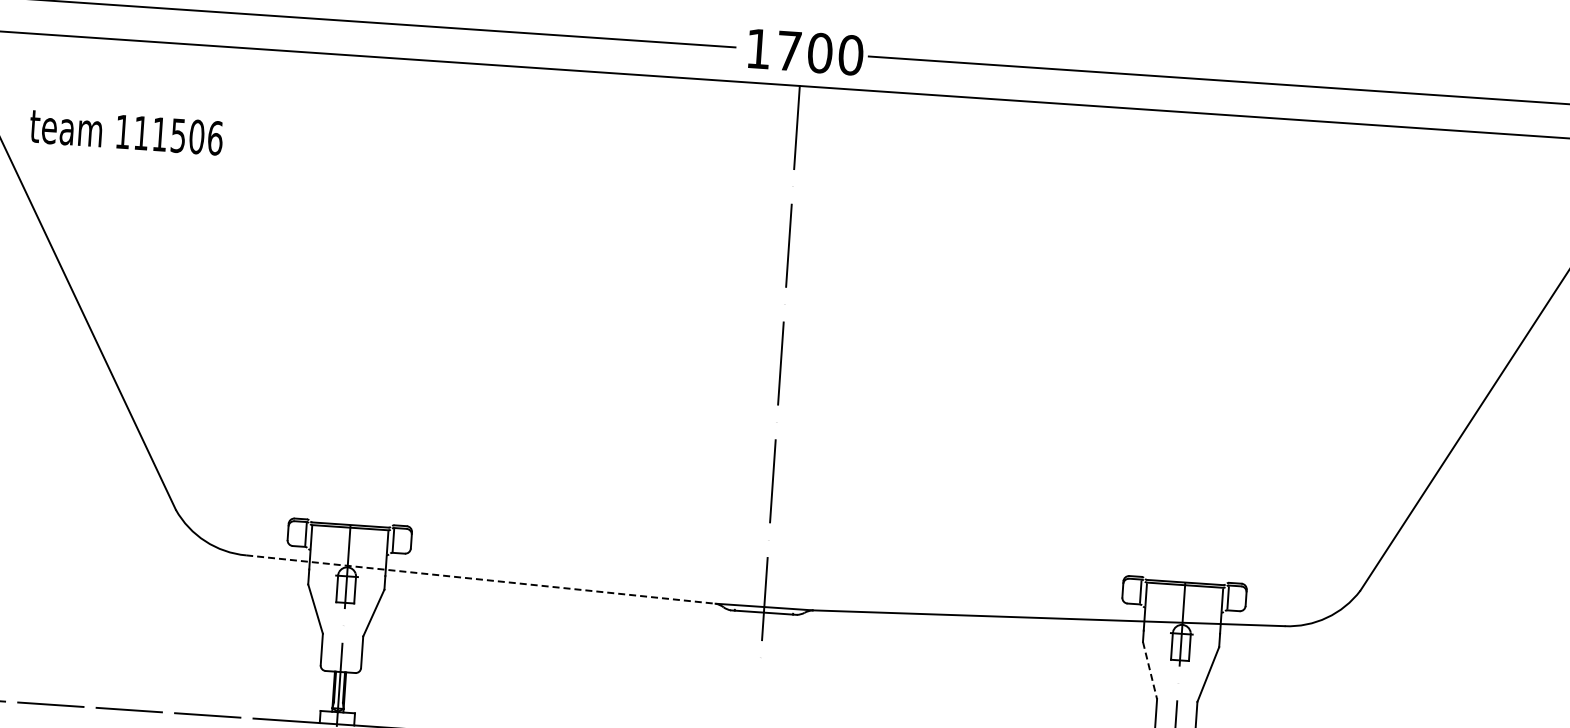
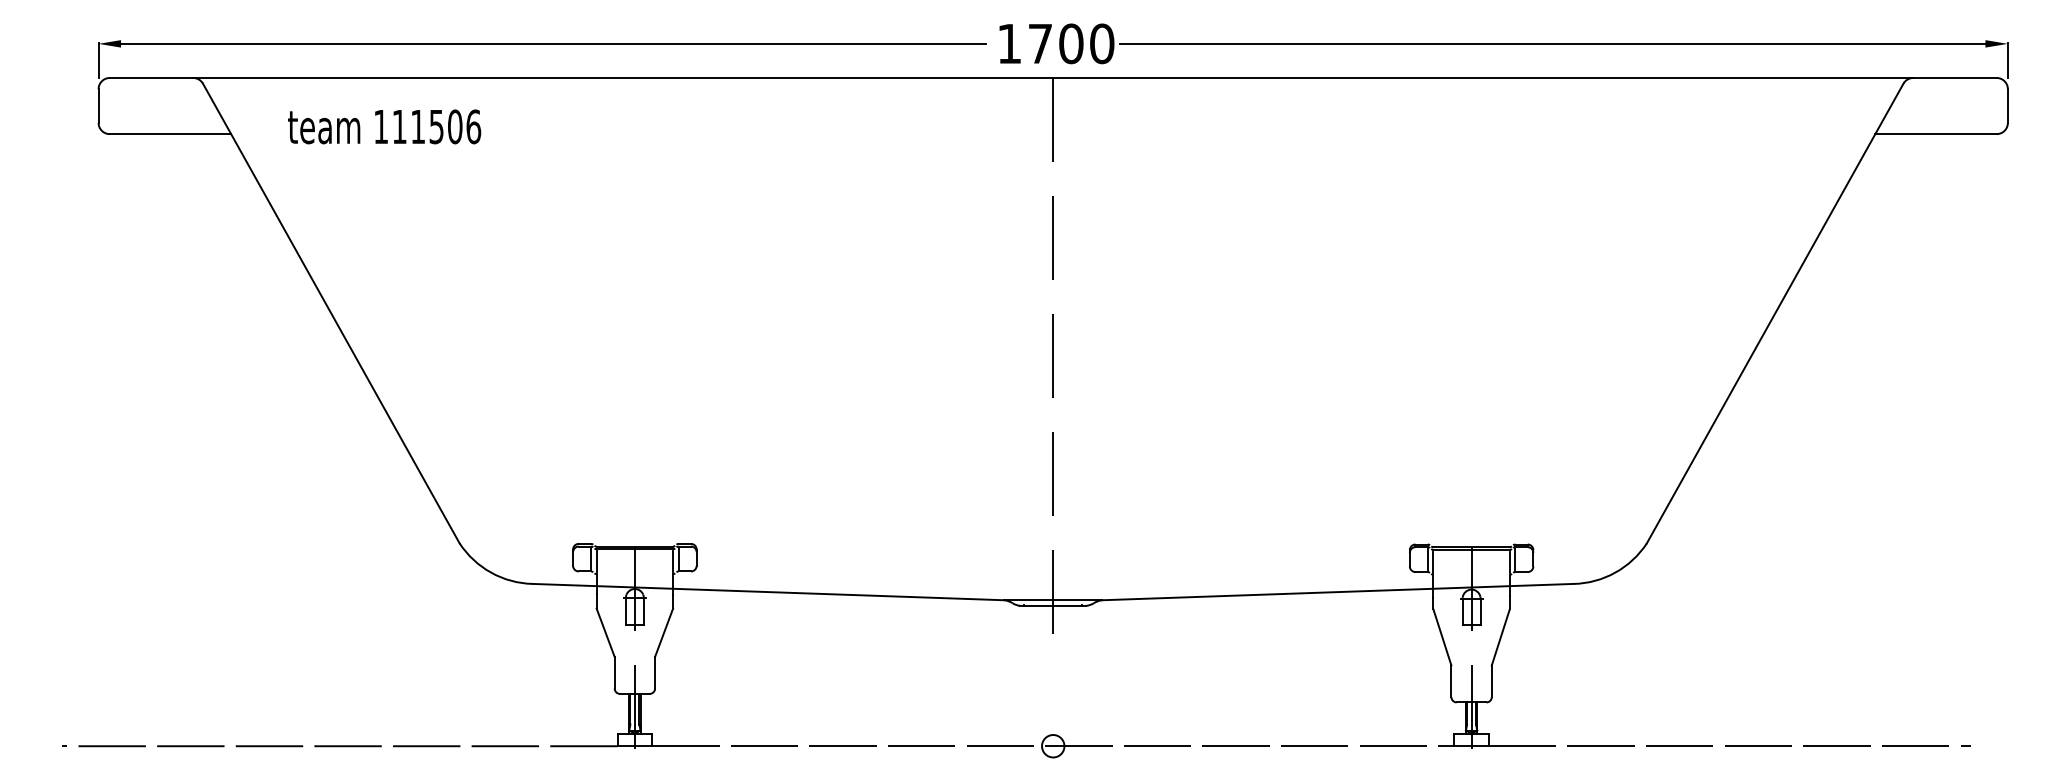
text: (126, 131) -> (384, 126), moved
line: (480, 579) -> (768, 592), dashed -> solid
line: (1150, 670) -> (1442, 637), dashed -> solid

